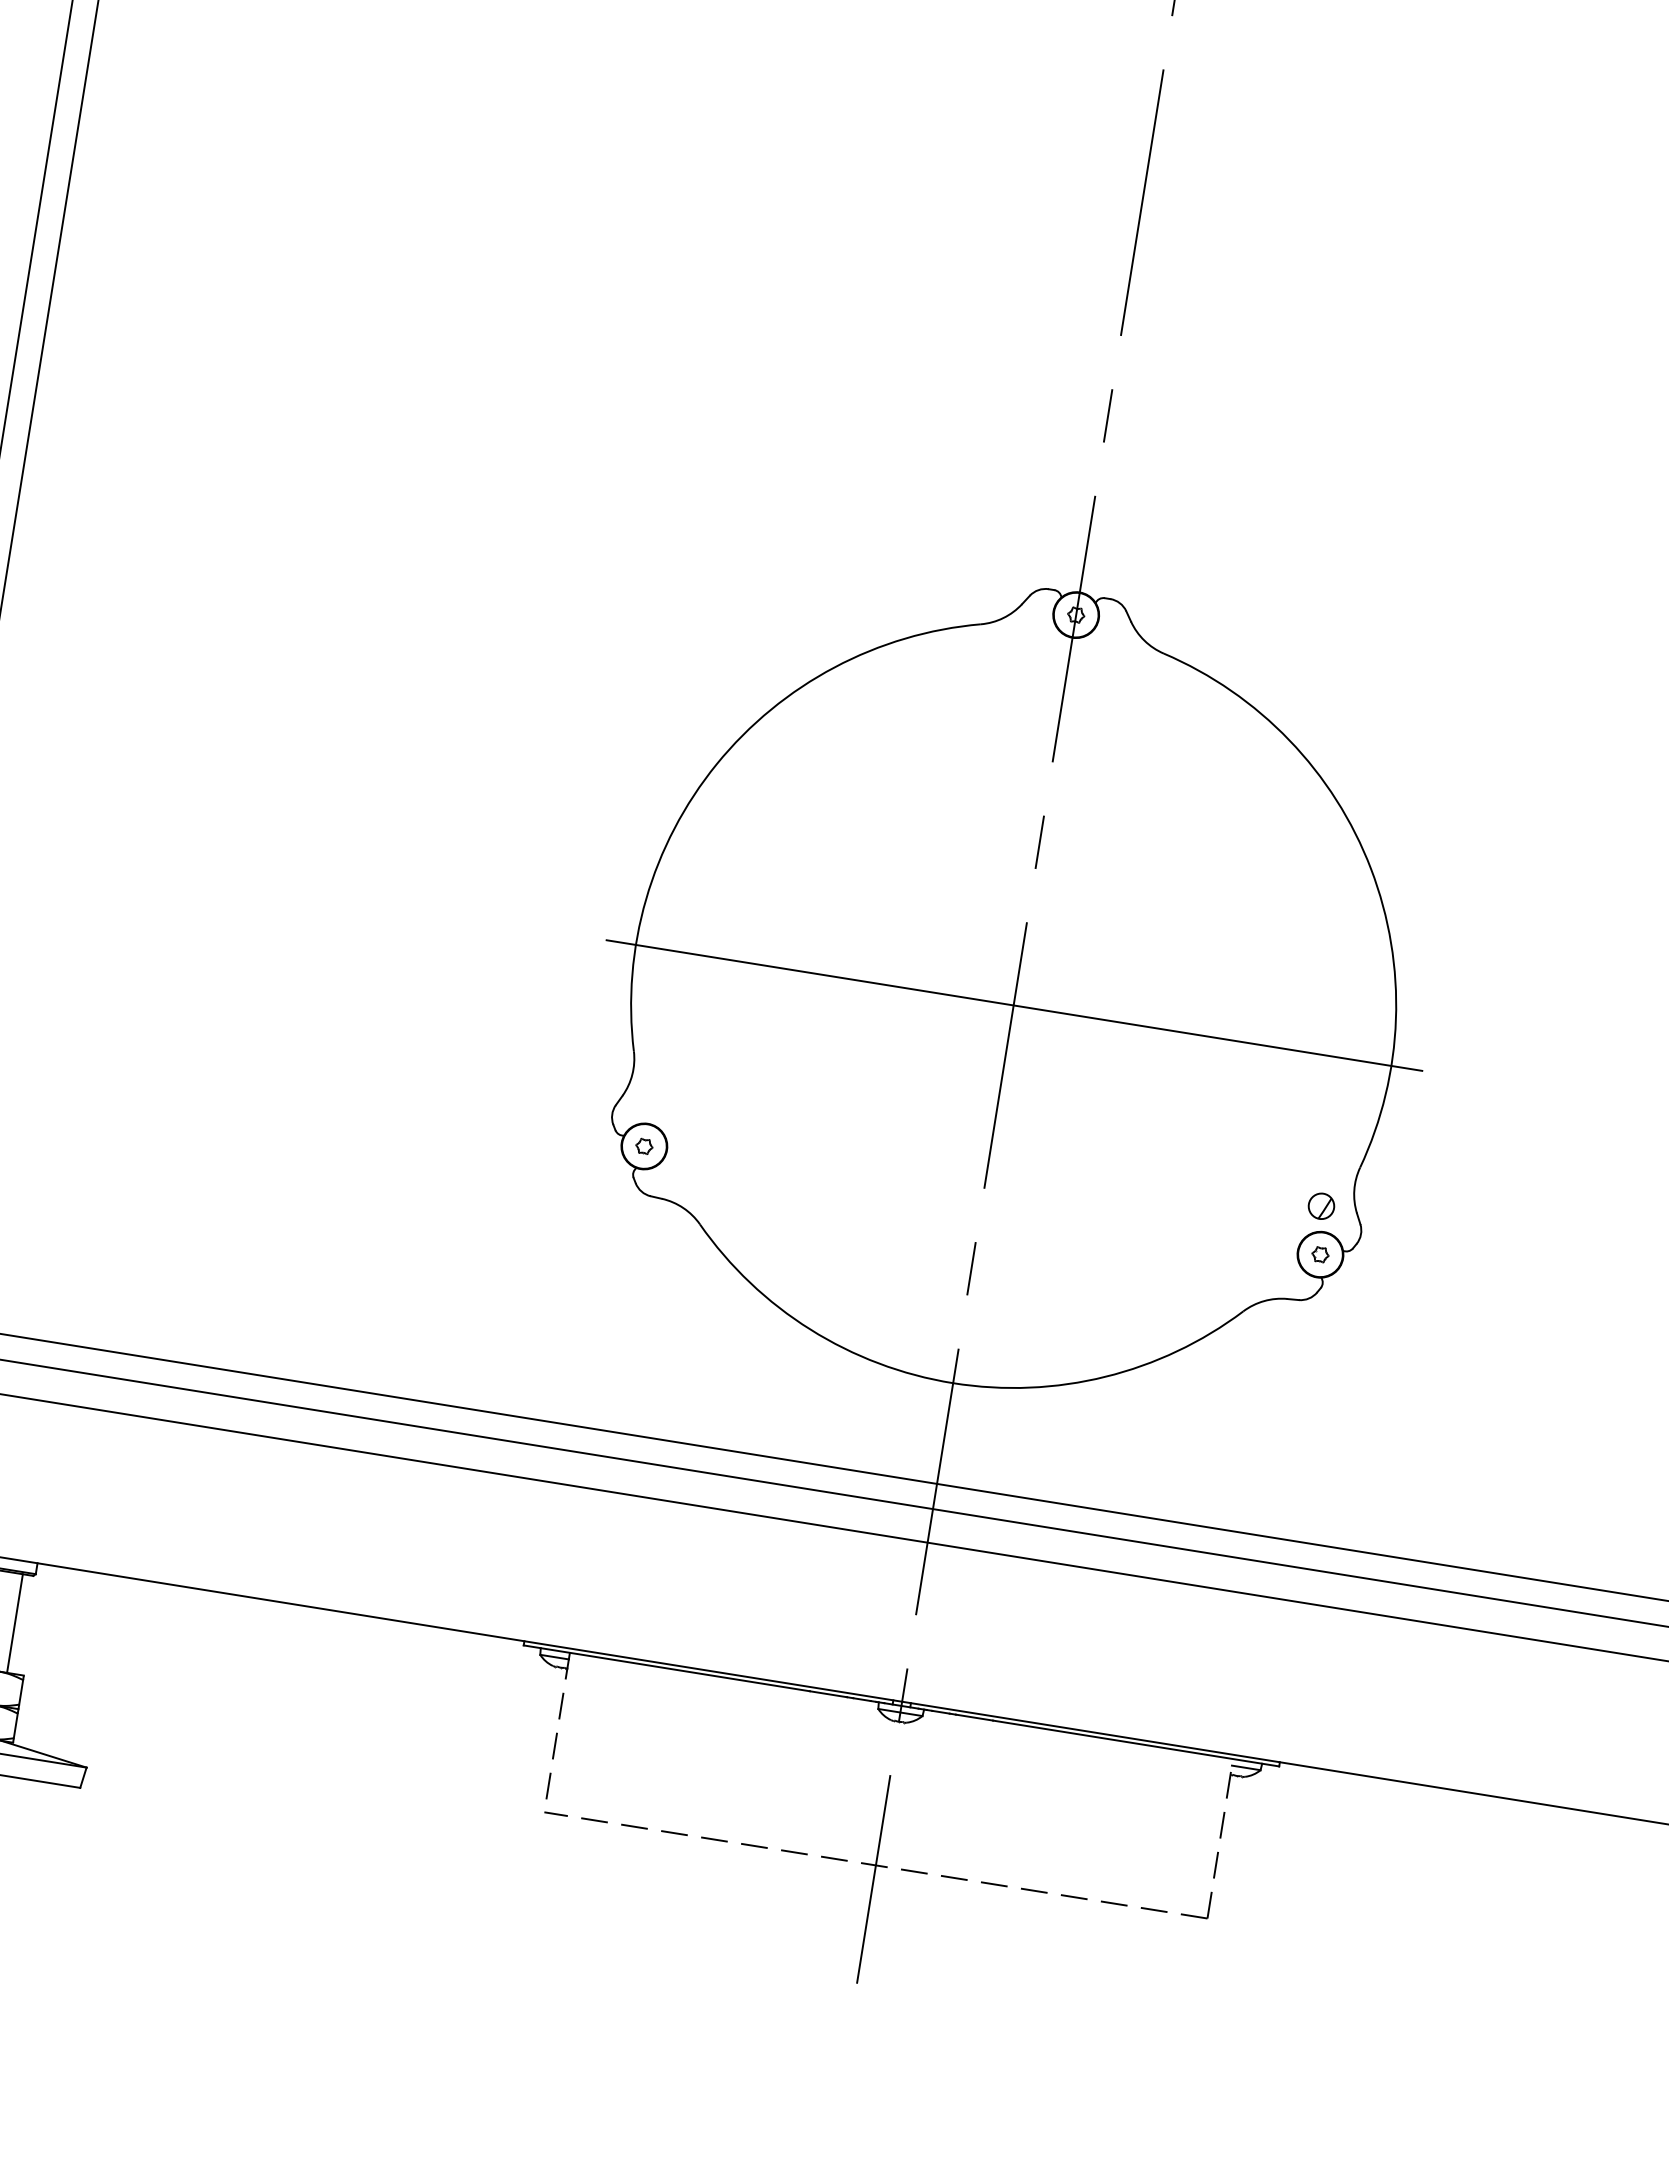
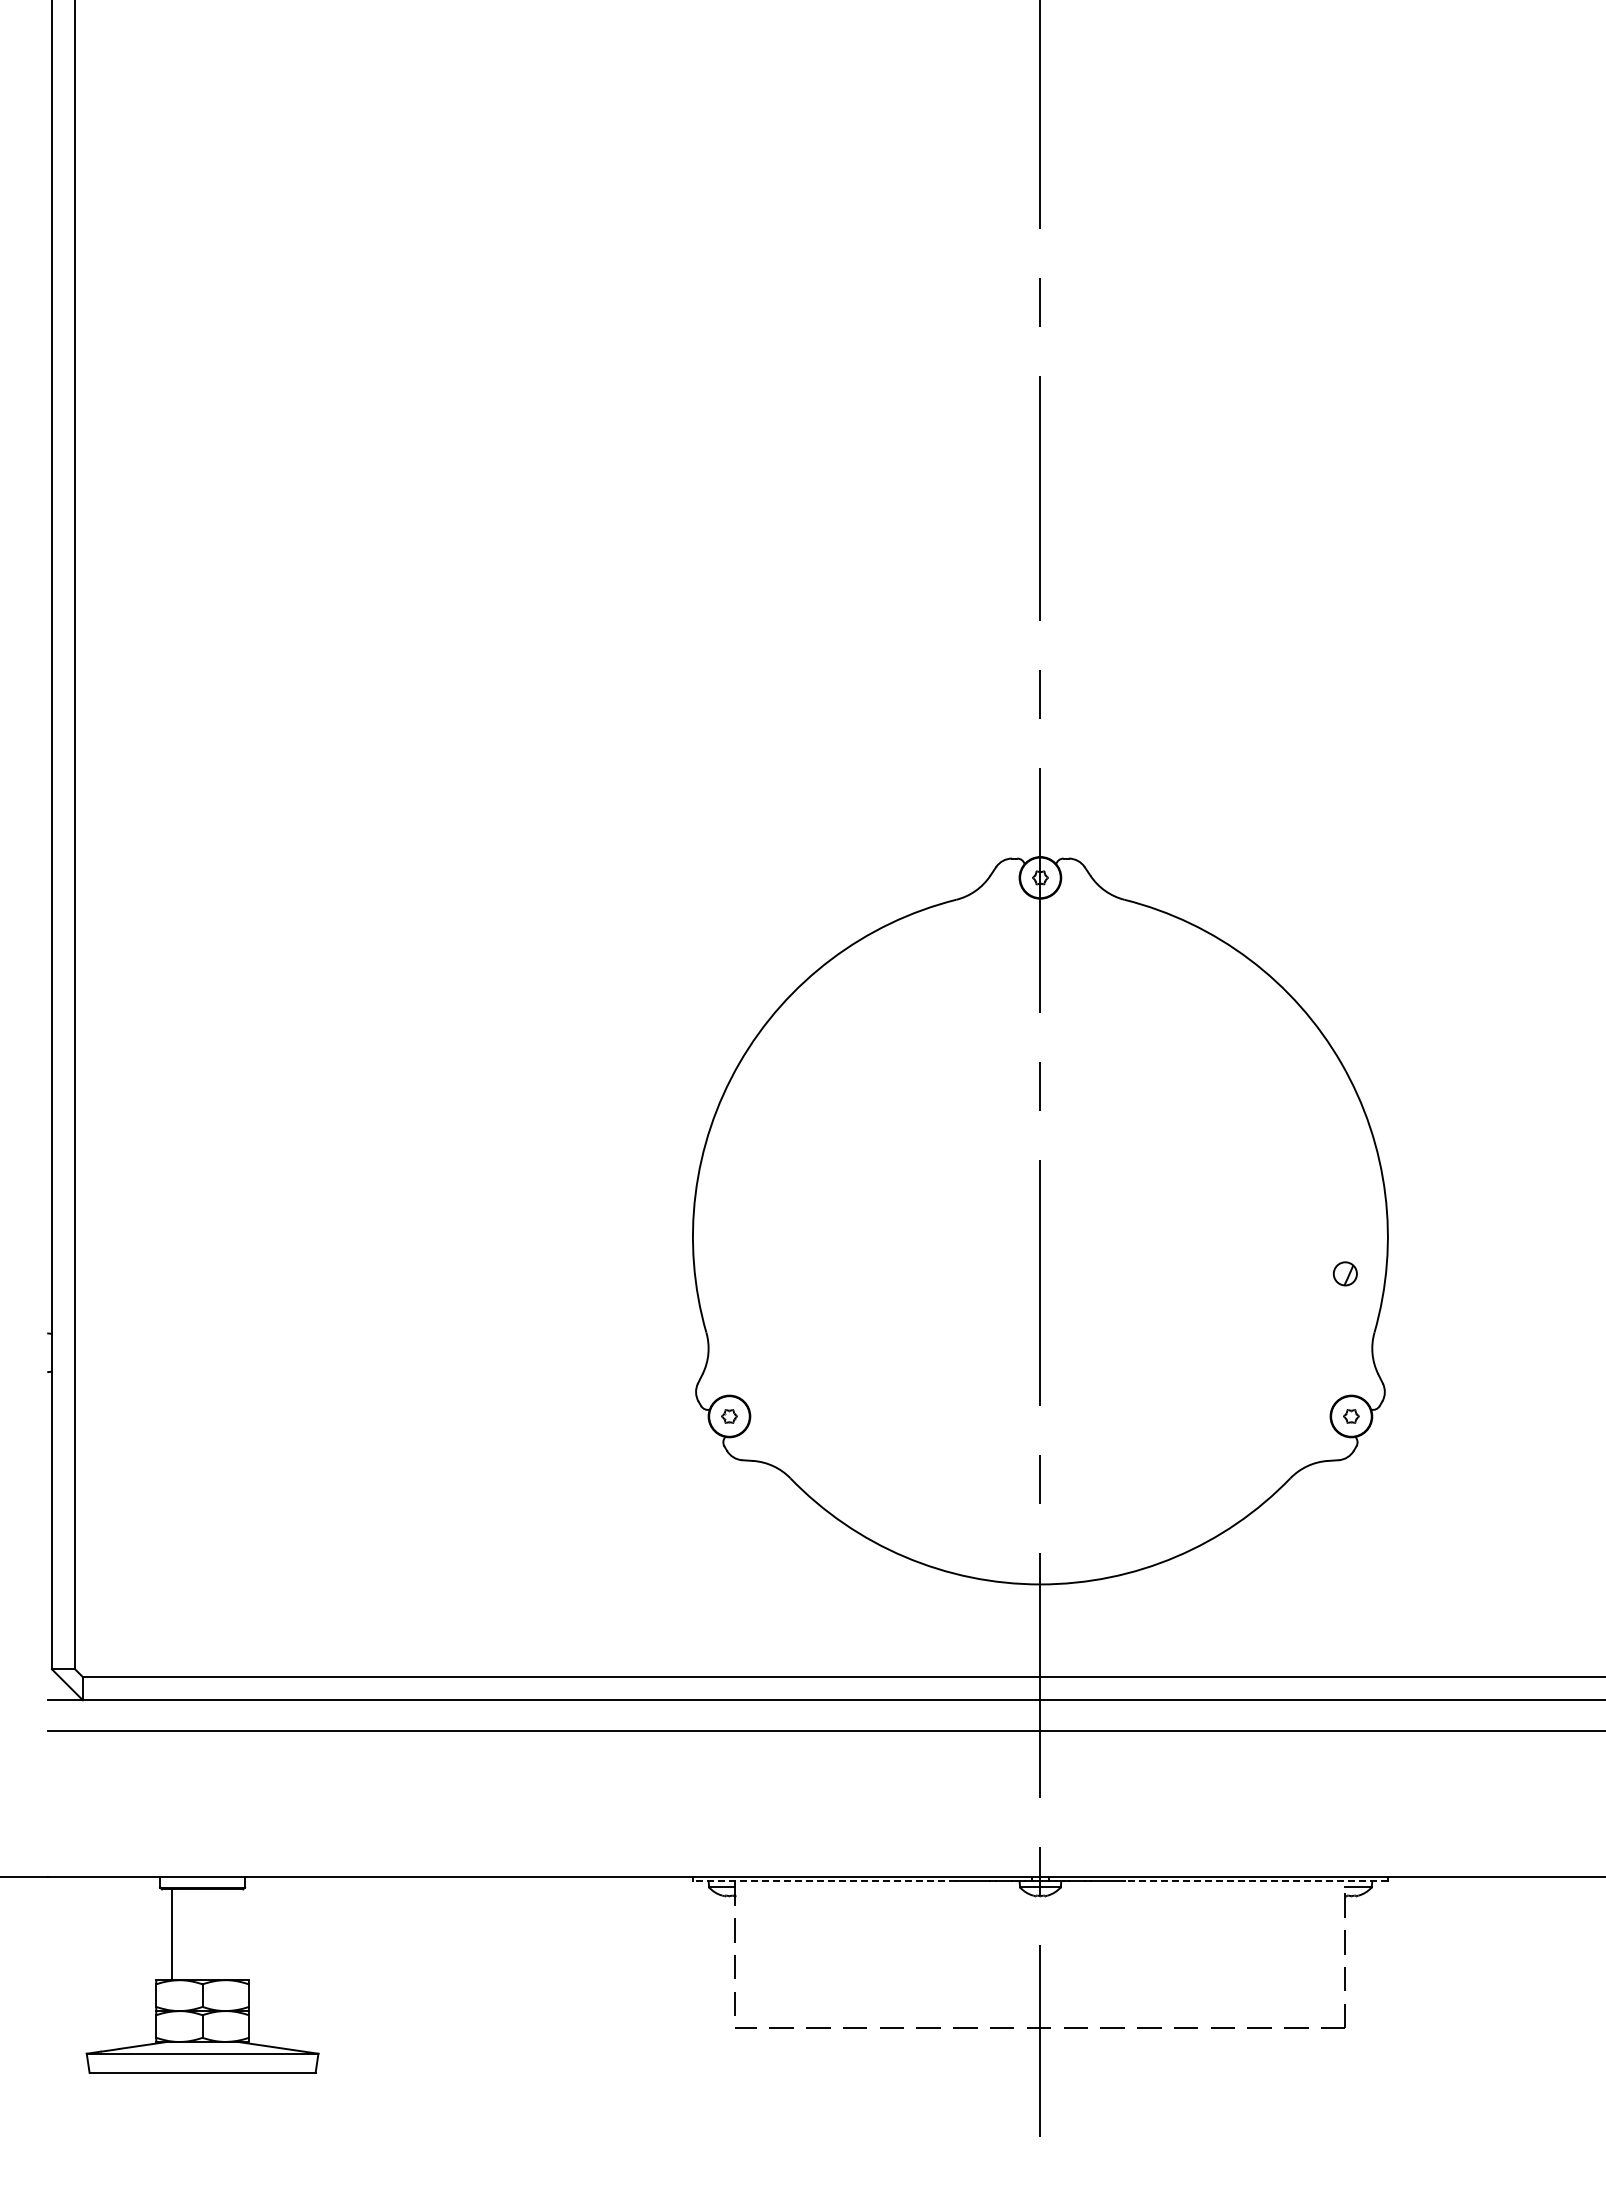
line: (1014, 1005) -> (1041, 1236), removed
part: (1320, 1205) -> (1344, 1273), moved
line: (15, 1623) -> (233, 1934), removed
line: (666, 1668) -> (824, 1881), solid -> dashed
line: (1136, 1743) -> (1256, 1881), solid -> dashed

